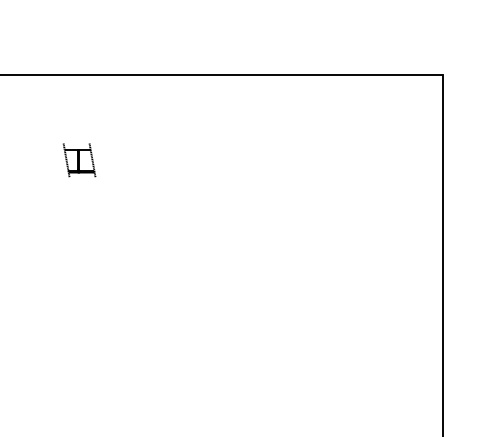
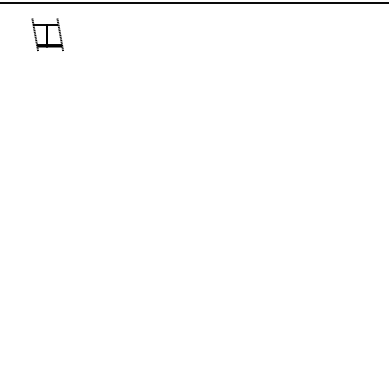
part: (79, 160) -> (47, 34), moved

